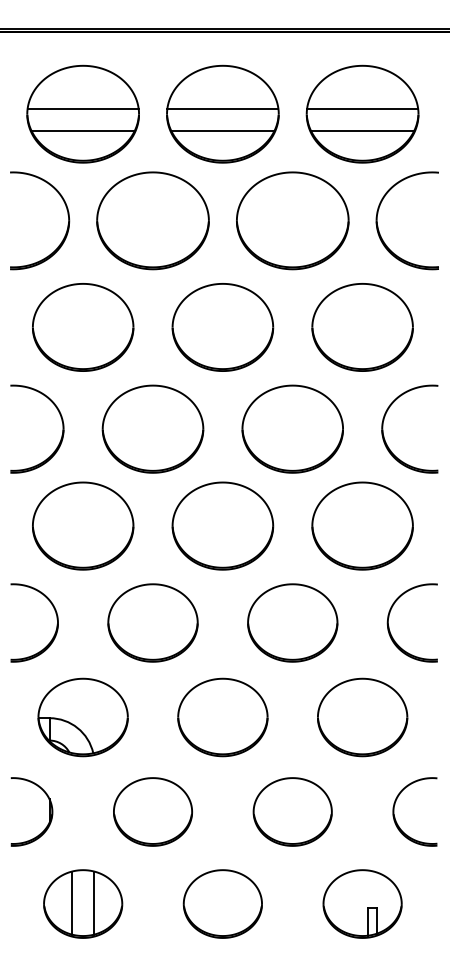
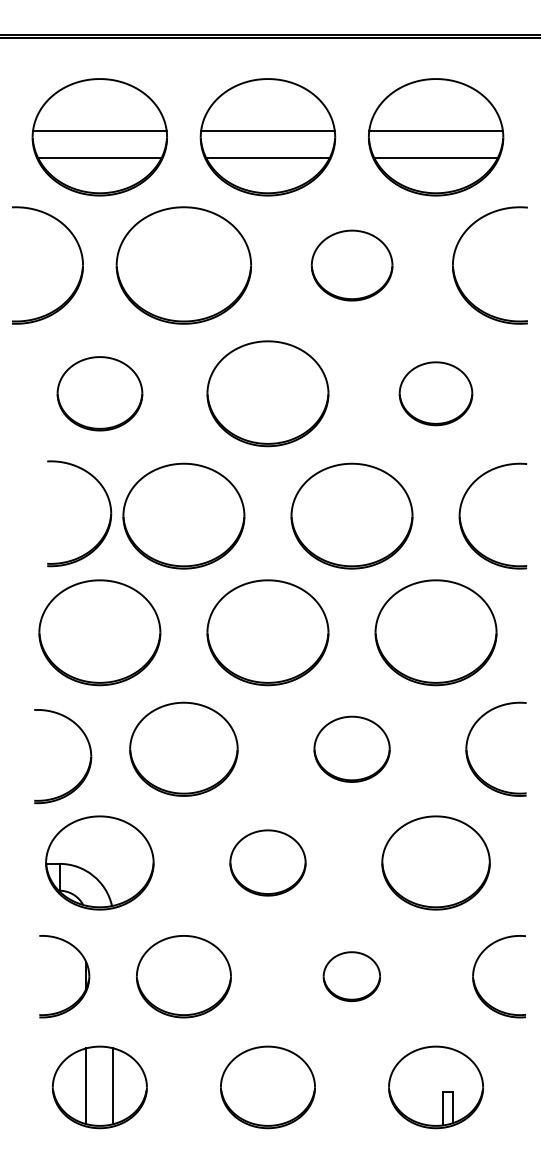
part: (292, 220) -> (351, 265), size x0.6
part: (83, 327) -> (100, 393), size x0.7
part: (362, 327) -> (435, 393), size x0.6
part: (61, 421) -> (108, 504), moved
part: (292, 622) -> (351, 748), size x0.7
part: (56, 624) -> (89, 758), moved
part: (222, 717) -> (267, 863), size x0.7
part: (49, 811) -> (85, 976), moved
part: (292, 811) -> (351, 976), size x0.6

